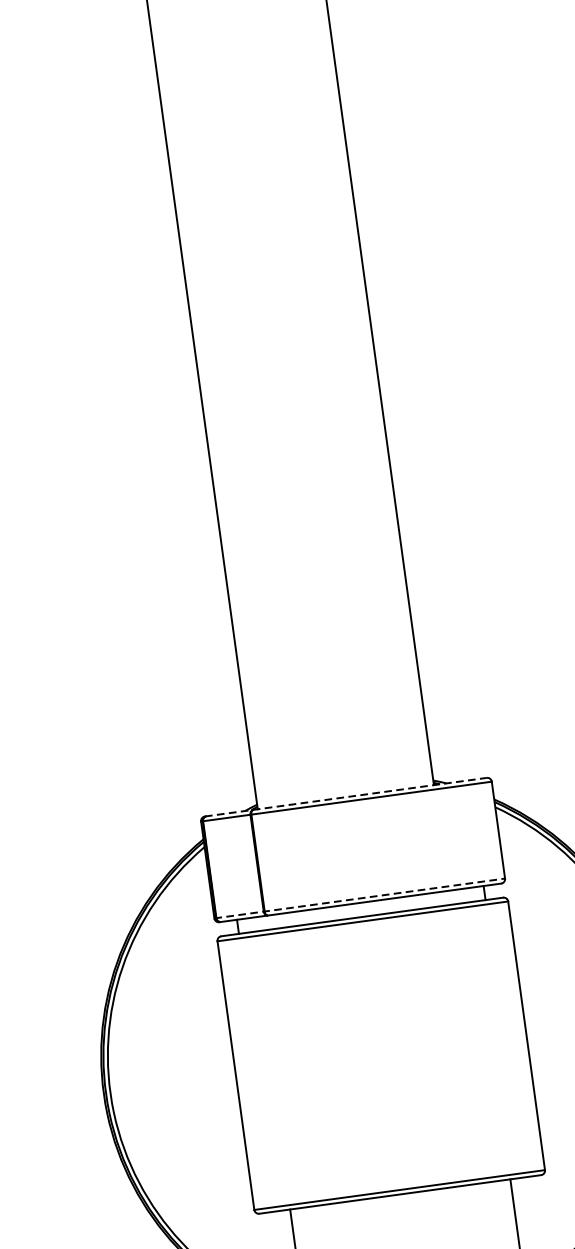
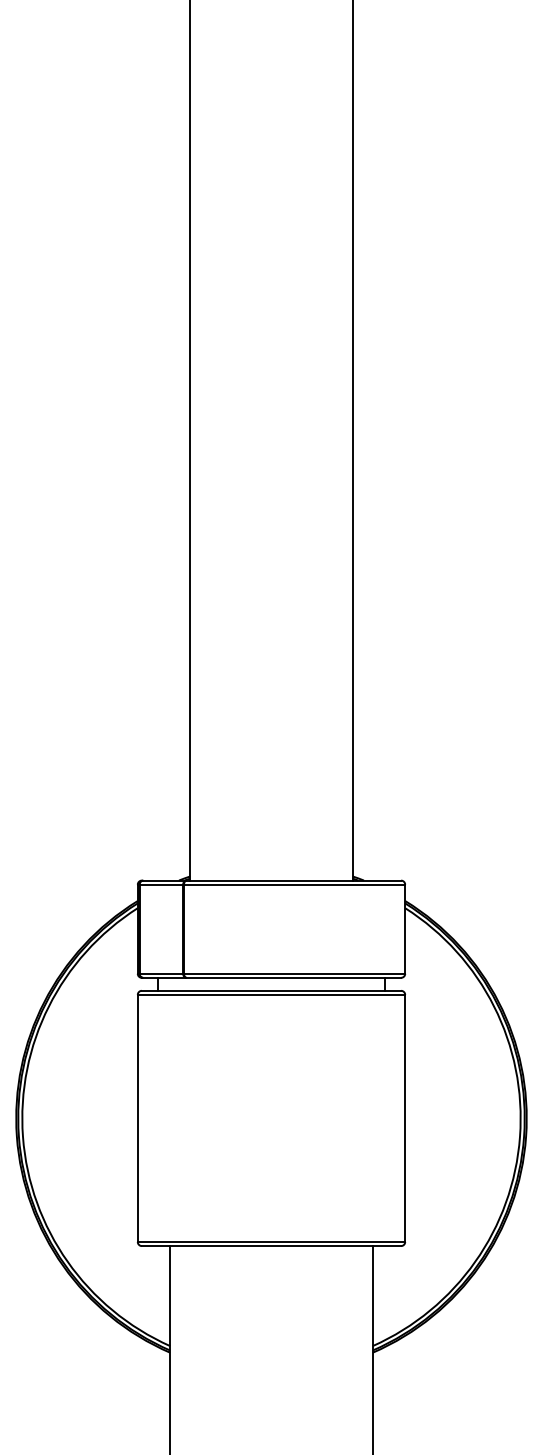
line: (345, 797) -> (271, 880), dashed -> solid
line: (359, 898) -> (271, 973), dashed -> solid

